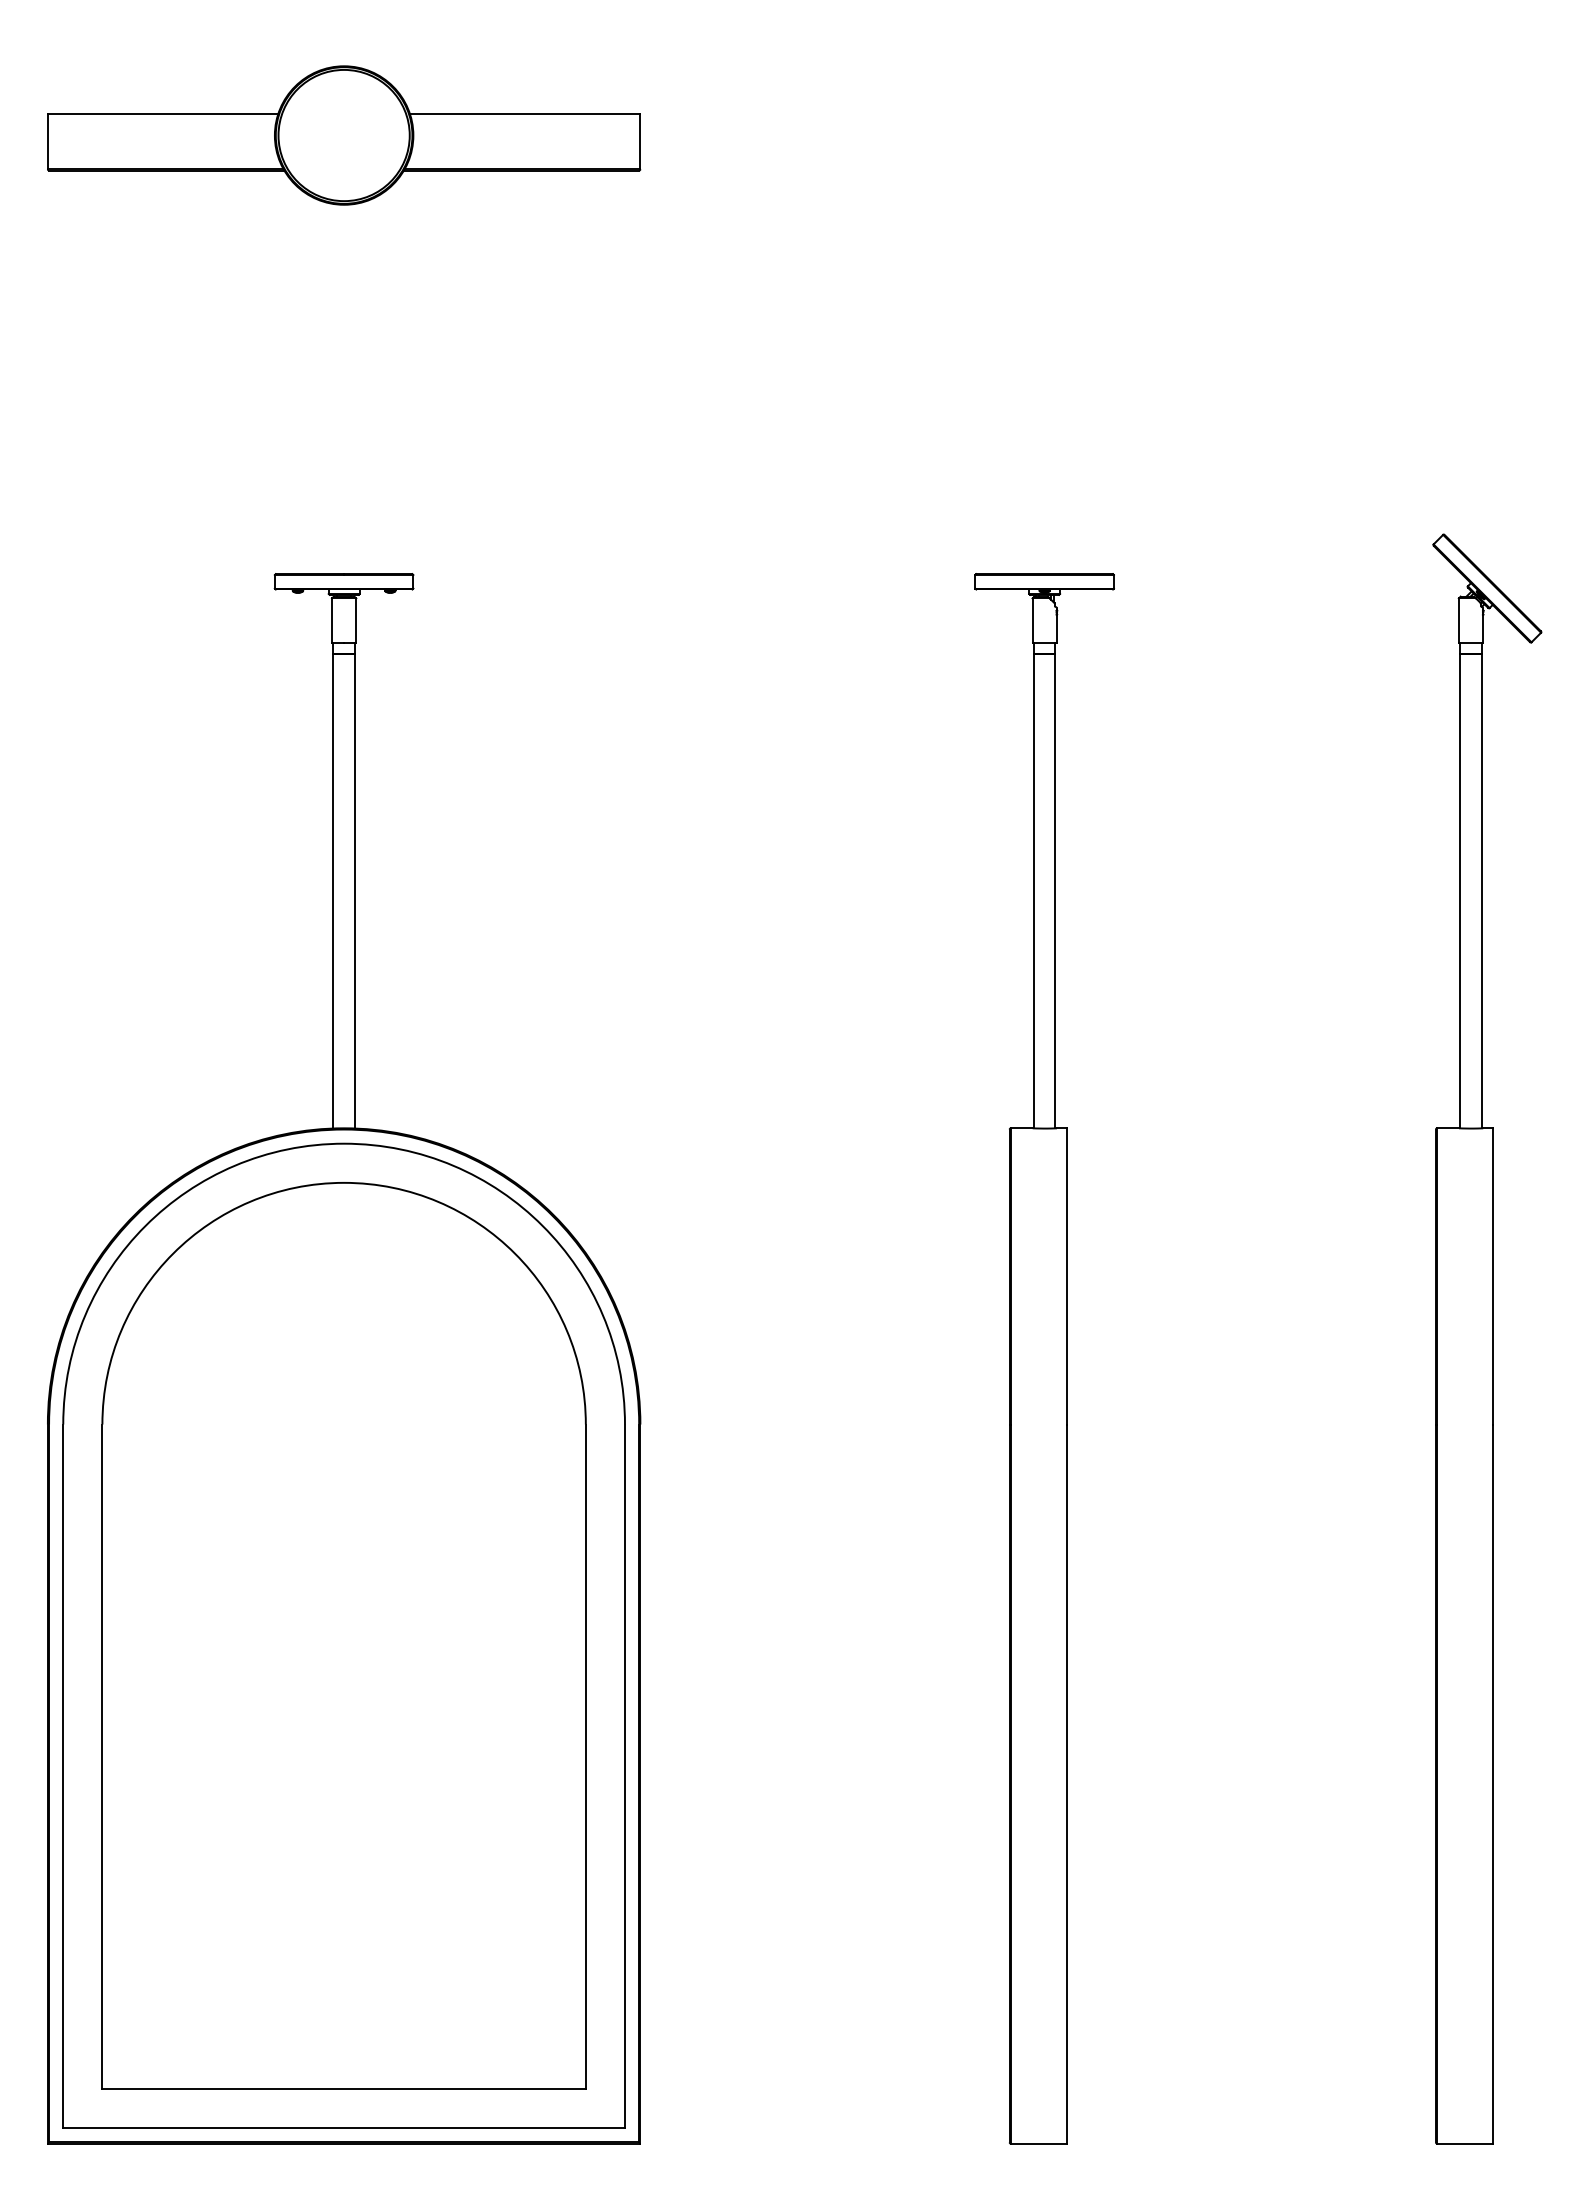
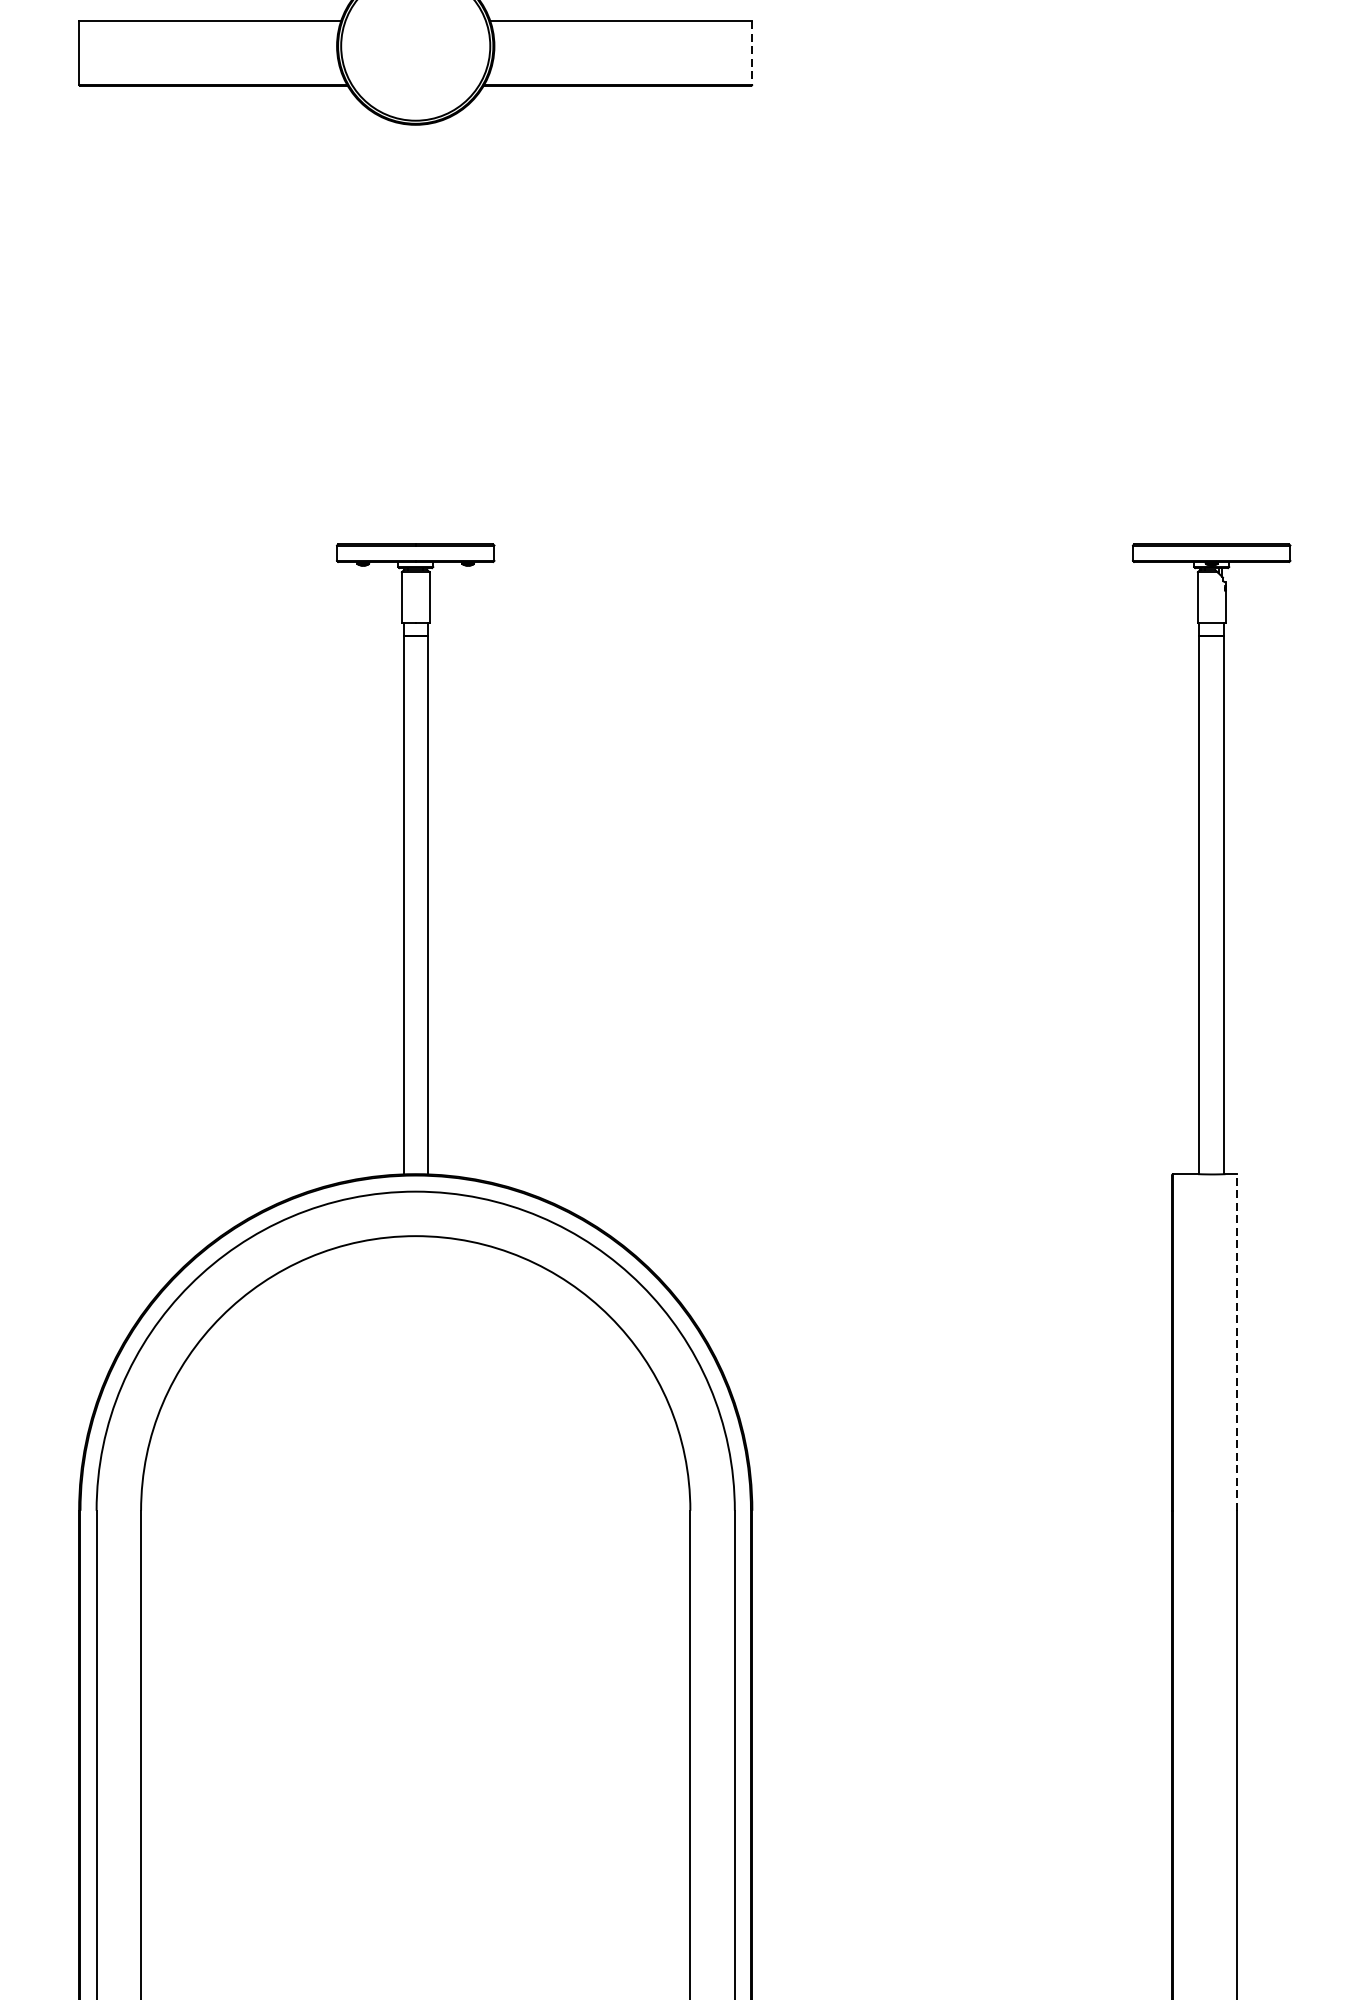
line: (640, 141) -> (752, 52), solid -> dashed
line: (1066, 1275) -> (1236, 1341), solid -> dashed

